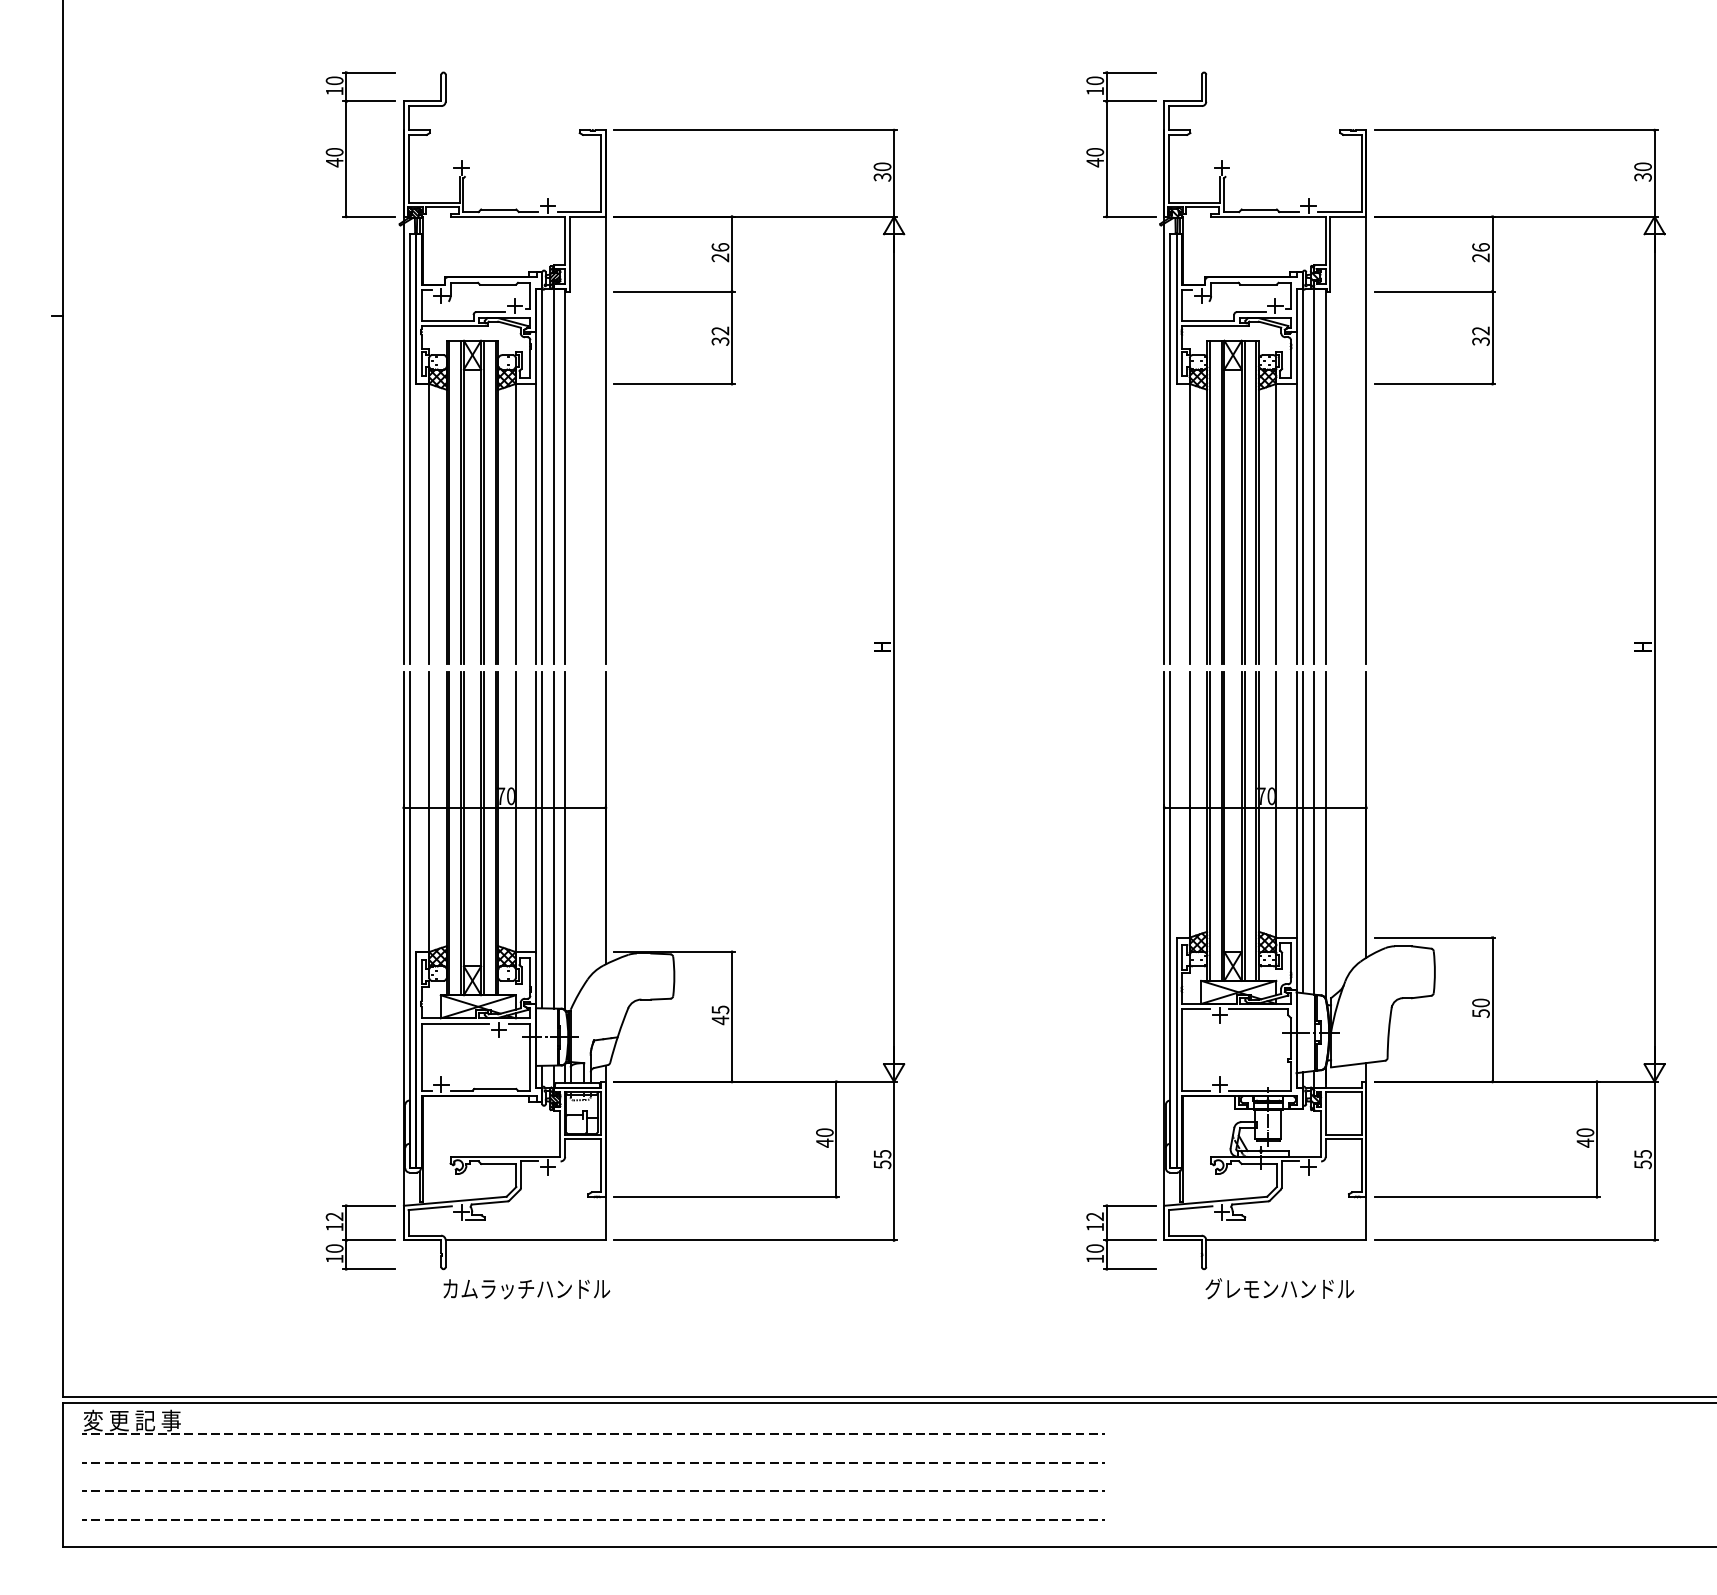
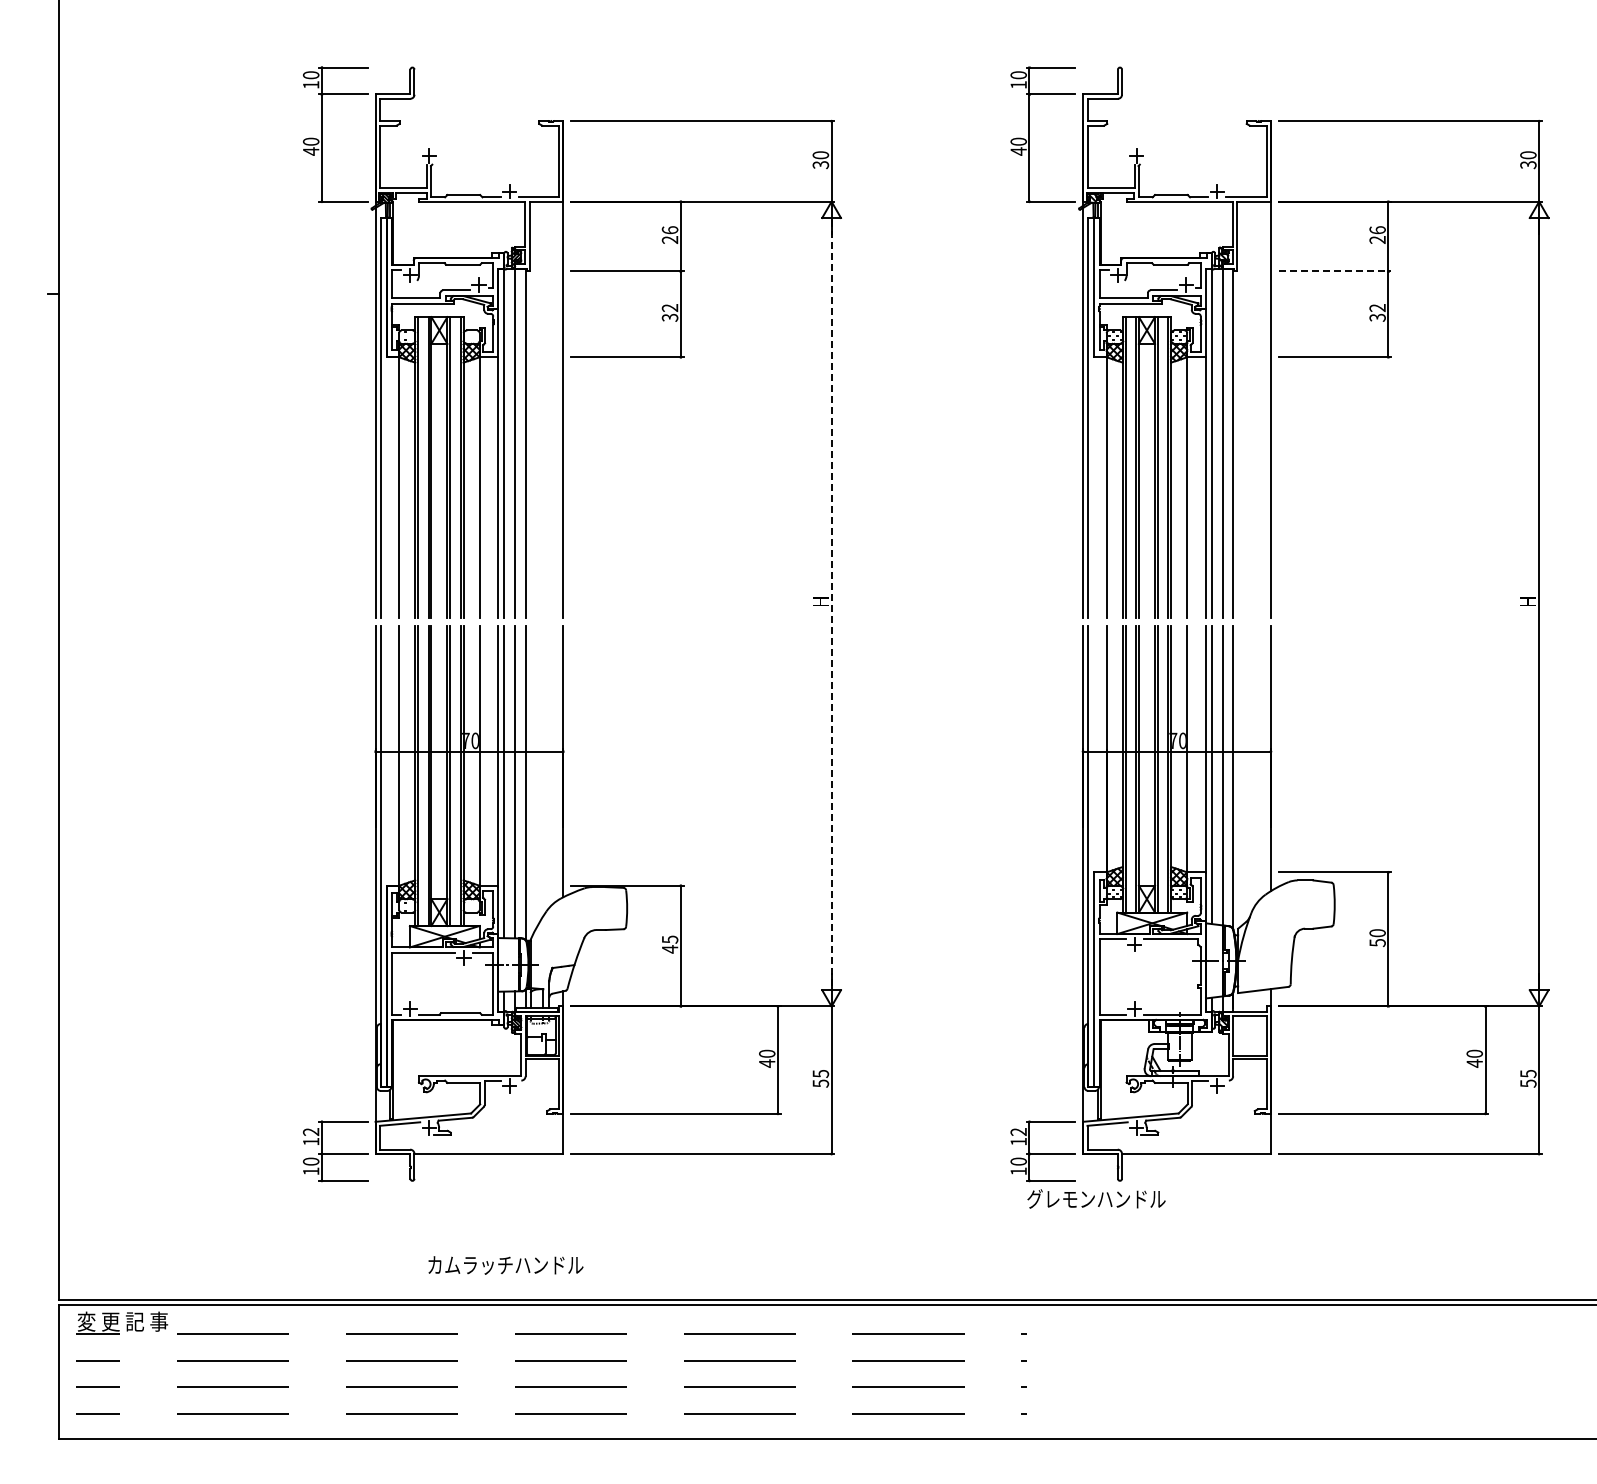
line: (1435, 291) -> (1335, 271), solid -> dashed
line: (893, 649) -> (831, 604), solid -> dashed
text: (1279, 1288) -> (1096, 1198), moved
text: (526, 1289) -> (505, 1265), moved

